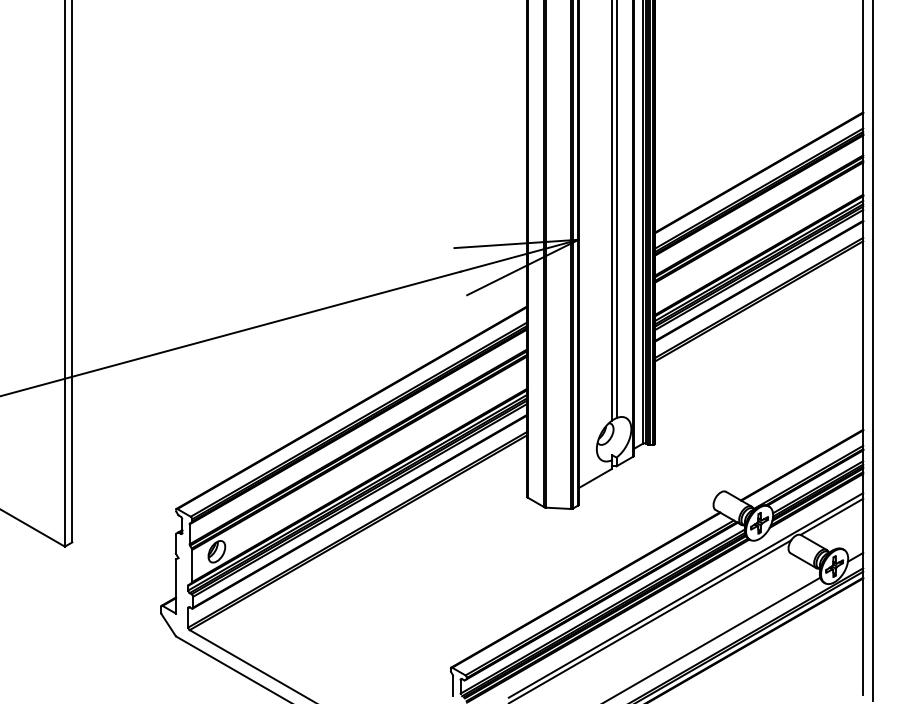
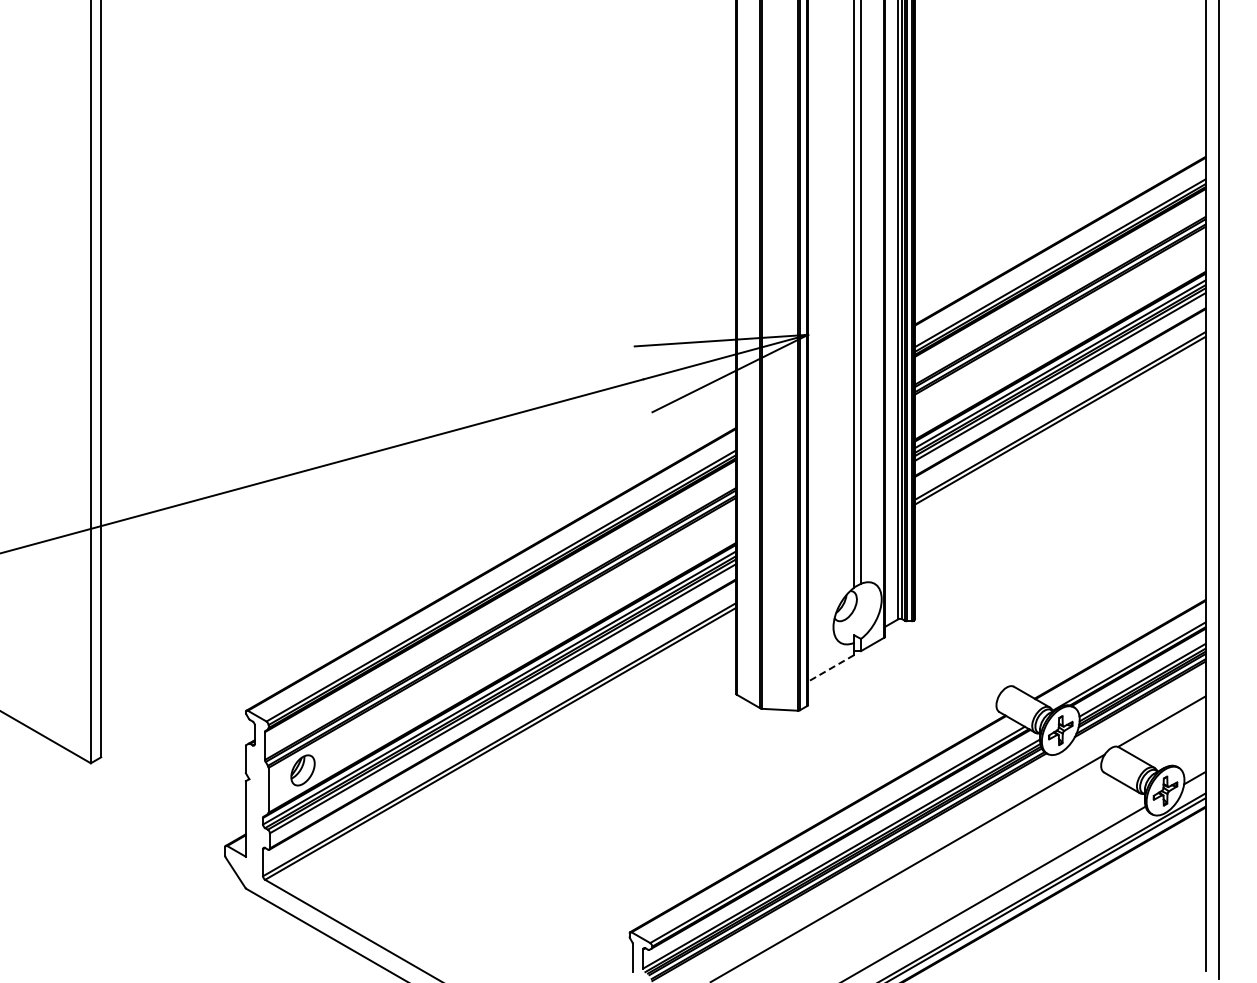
line: (595, 478) -> (831, 668), solid -> dashed
line: (685, 595) -> (957, 831), removed

